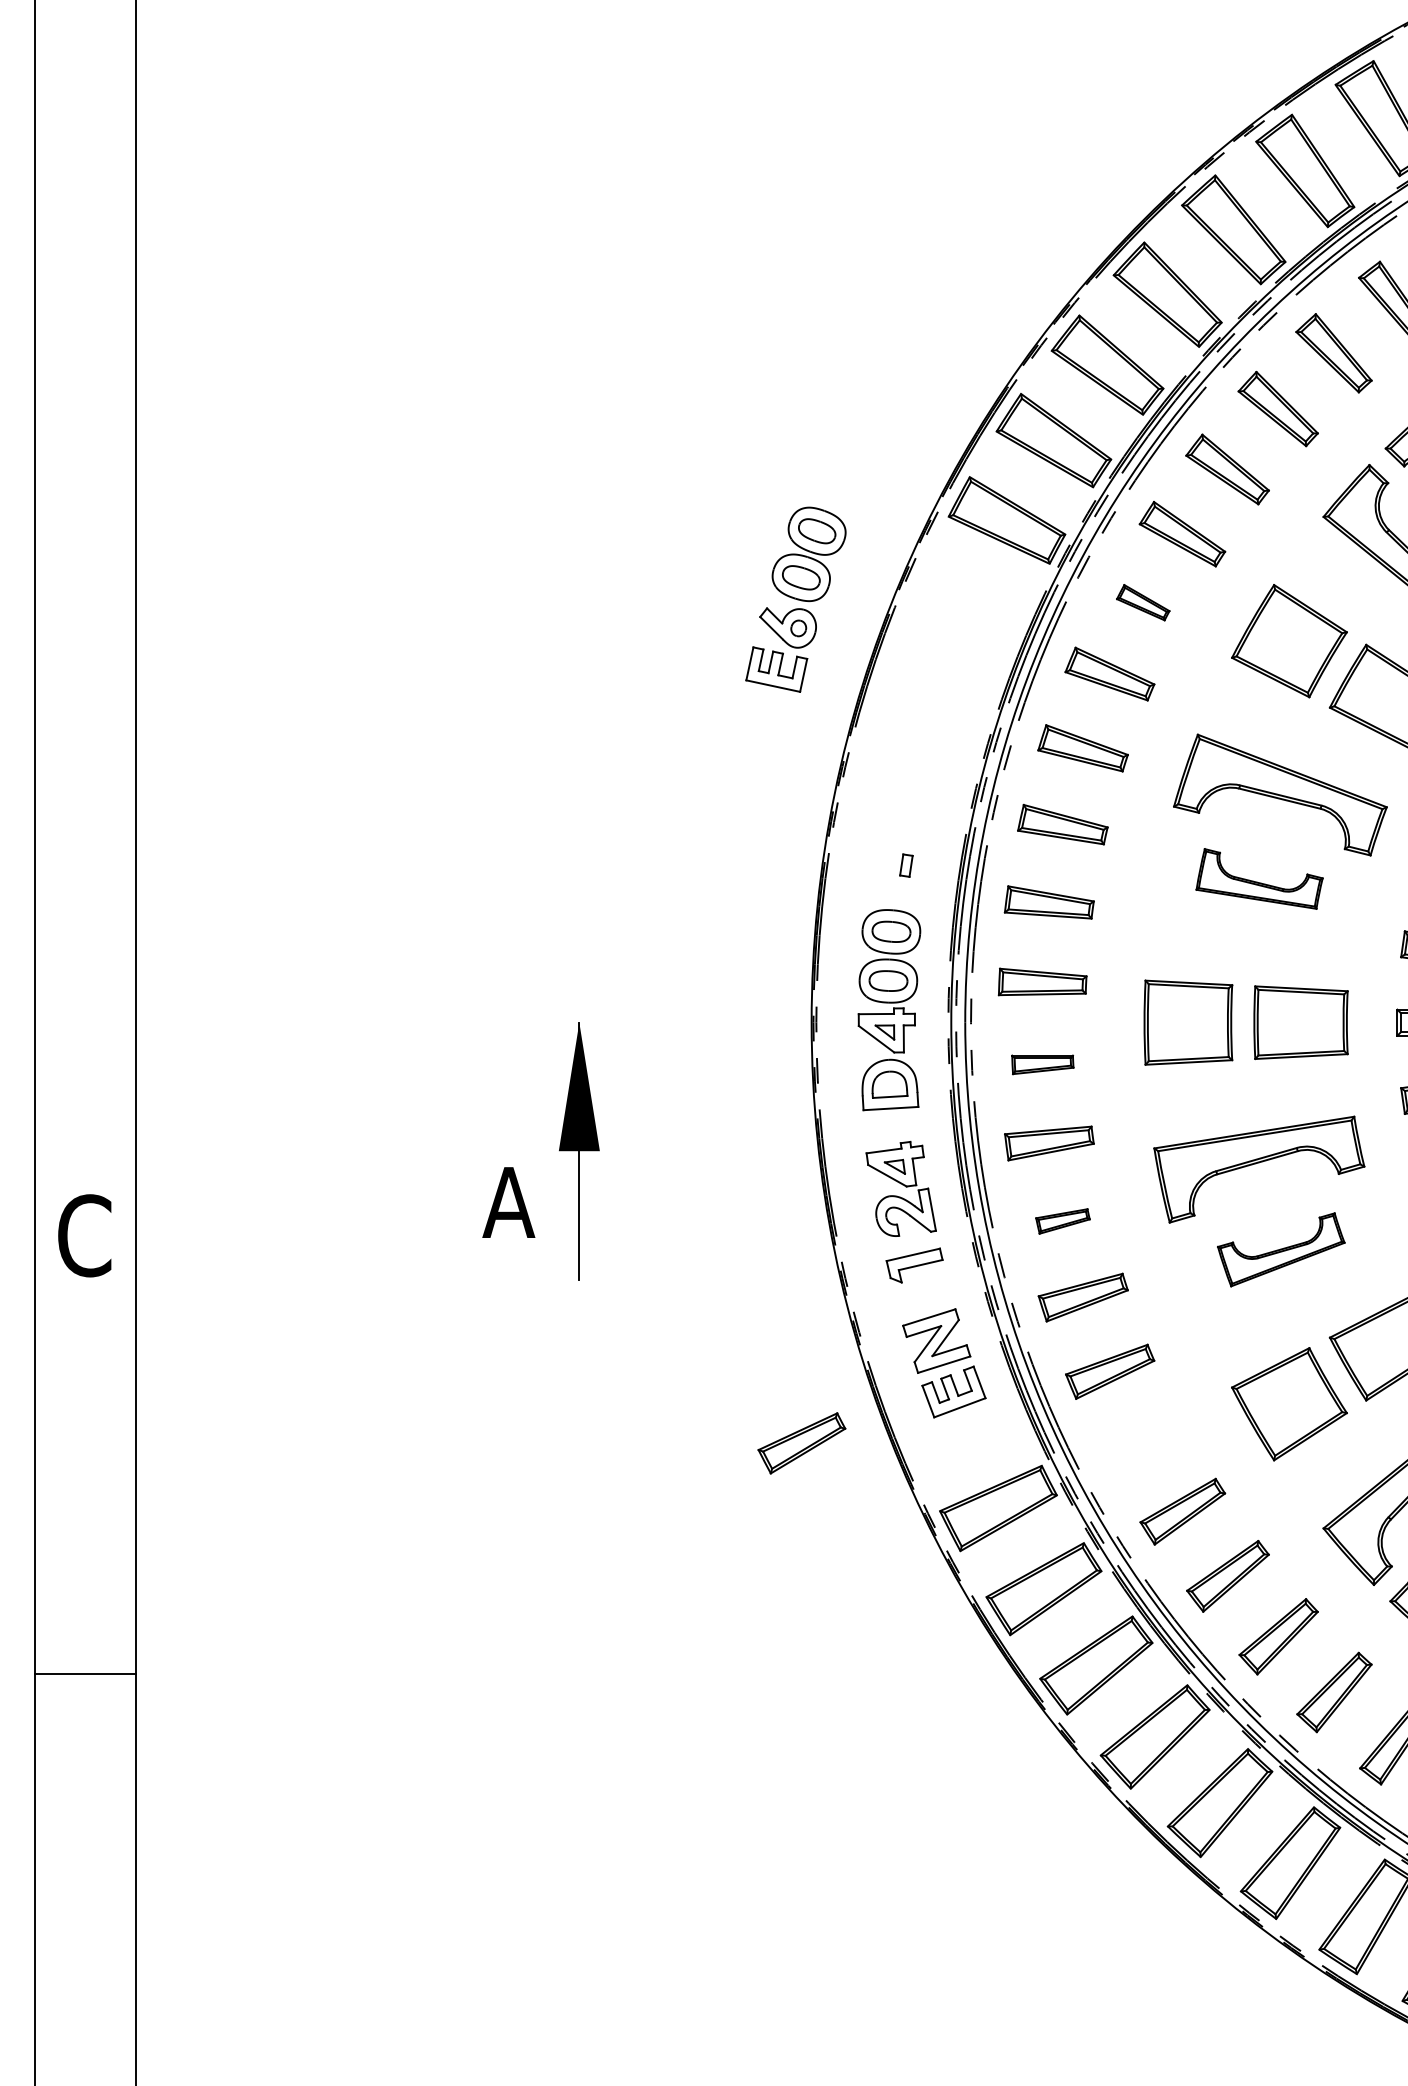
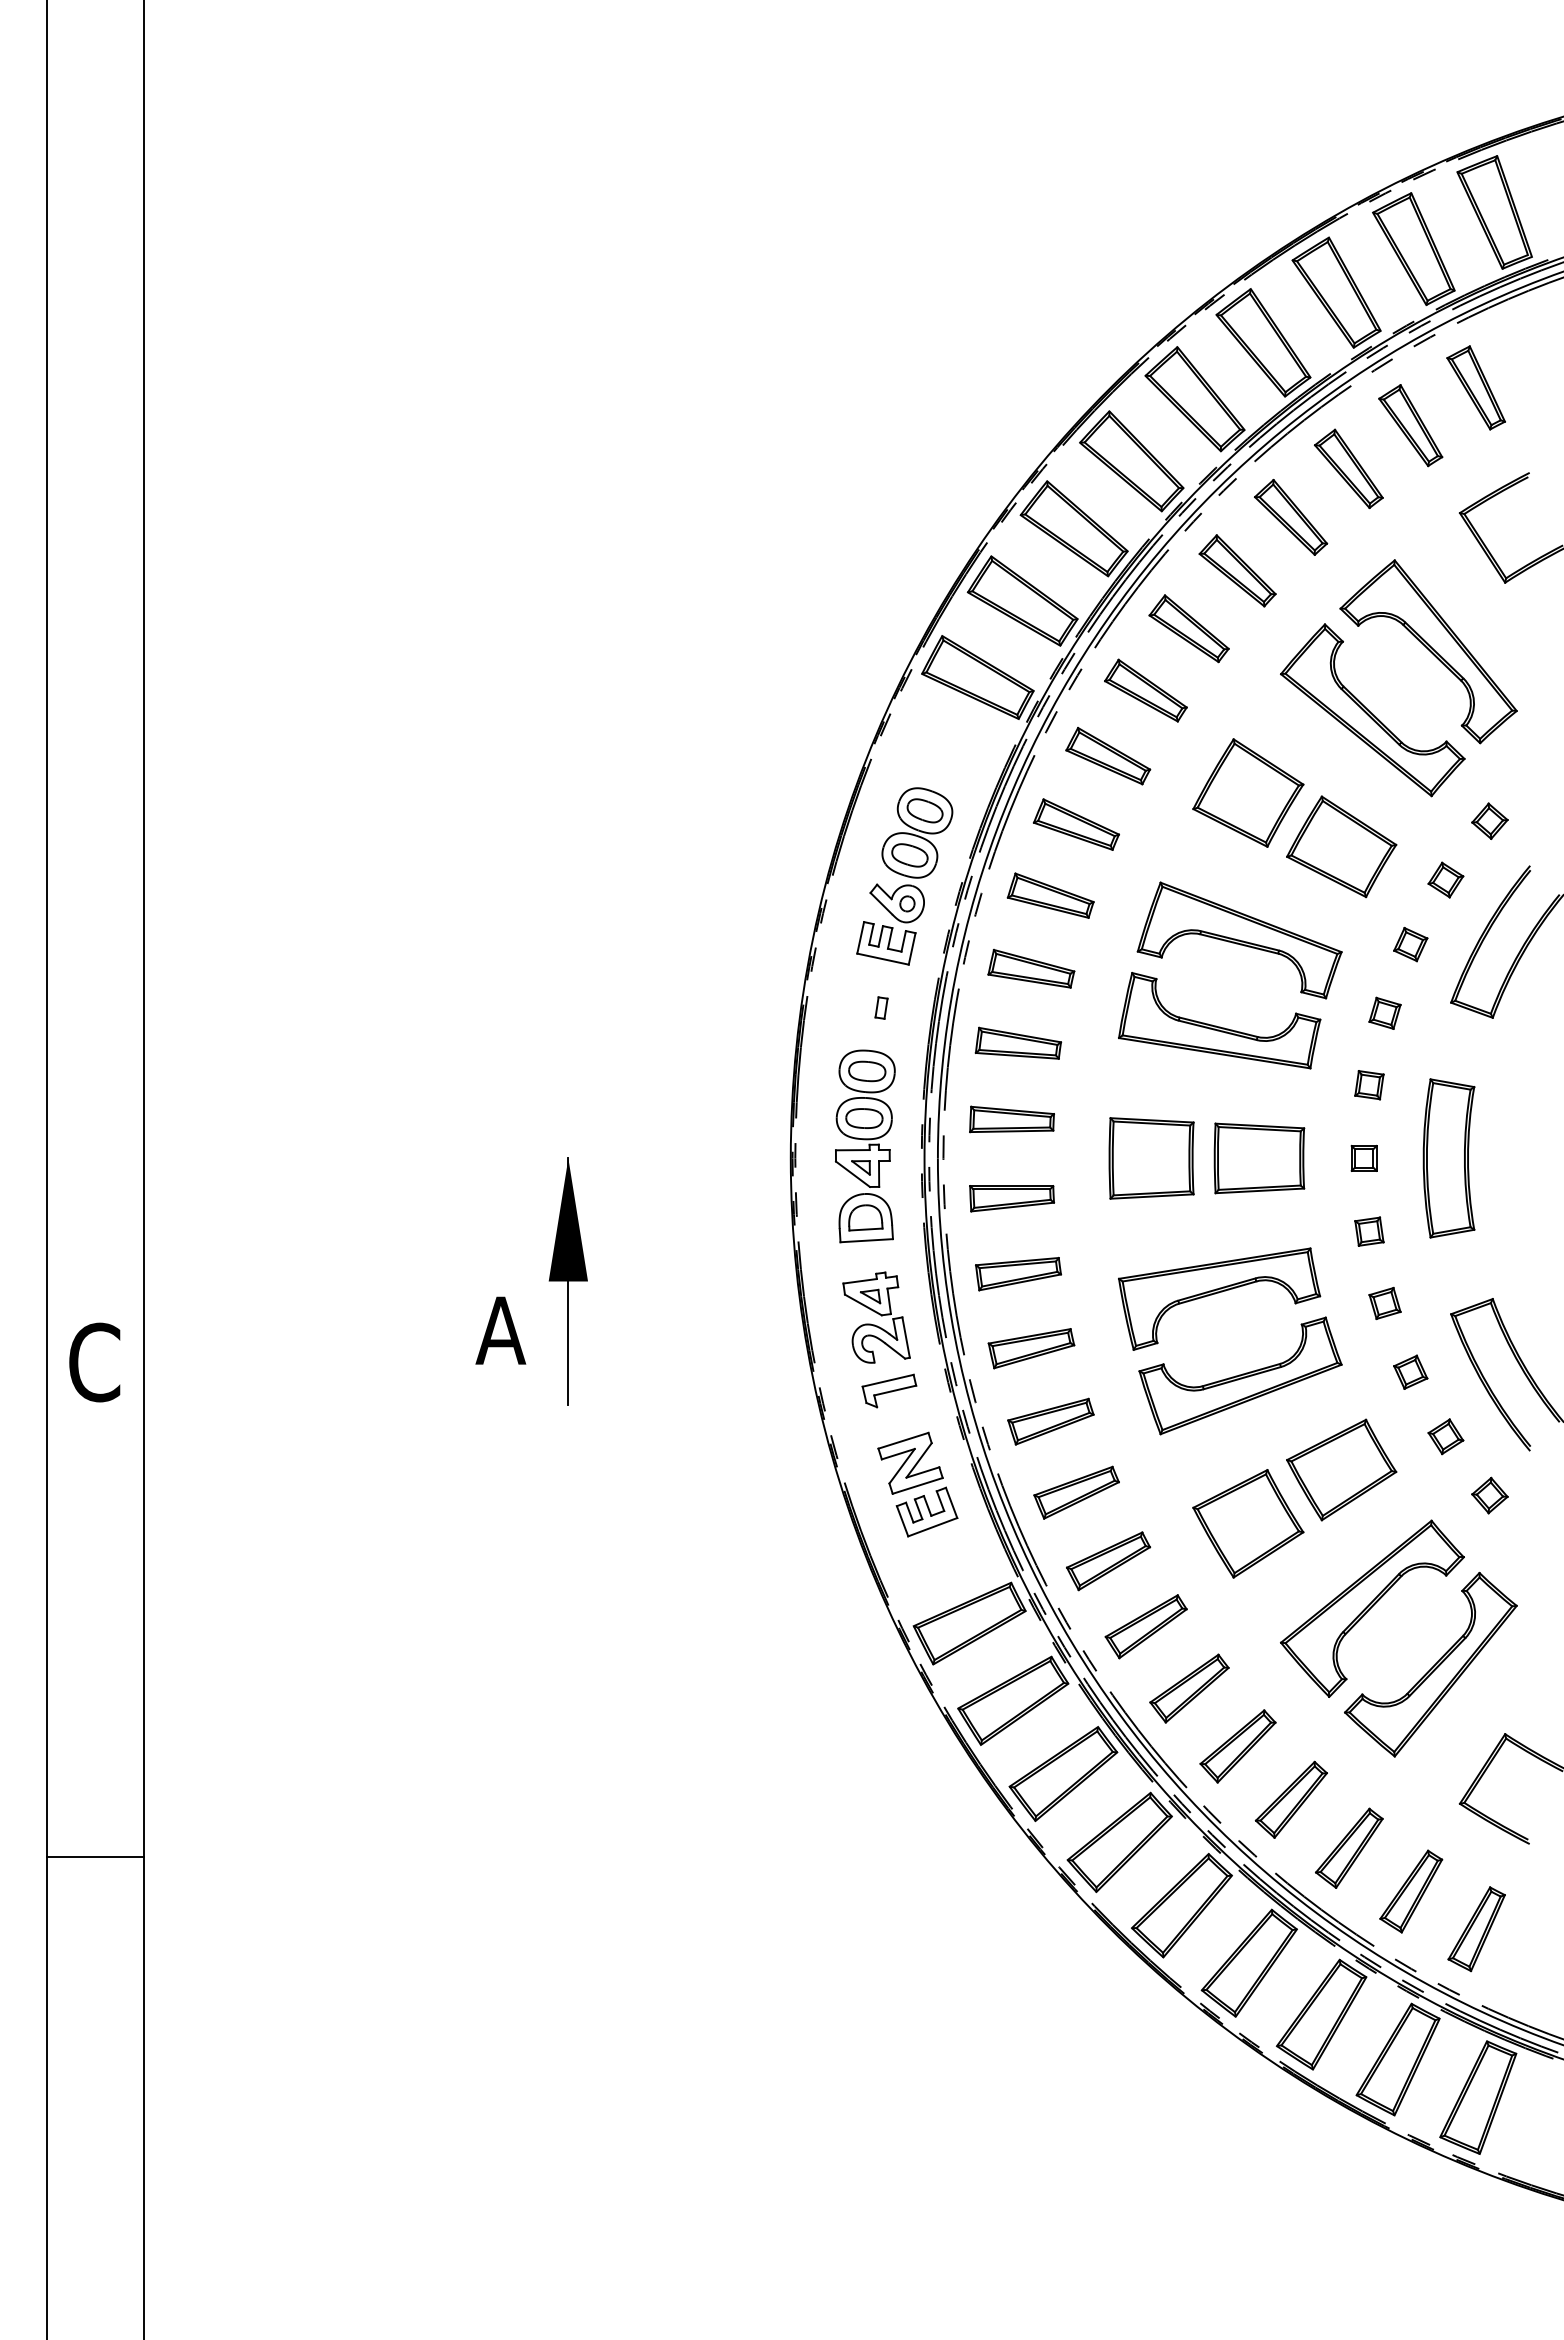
part: (795, 599) -> (904, 876), moved
part: (1143, 602) -> (1108, 756), size x1.67
part: (1259, 878) -> (1219, 1020), size x1.67
part: (1043, 1064) -> (1012, 1198), size x1.43
part: (1062, 1221) -> (1031, 1348), size x1.67
part: (1281, 1249) -> (1240, 1375), size x1.67
part: (801, 1443) -> (1108, 1561), moved
line: (85, 1674) -> (95, 1857), moved

